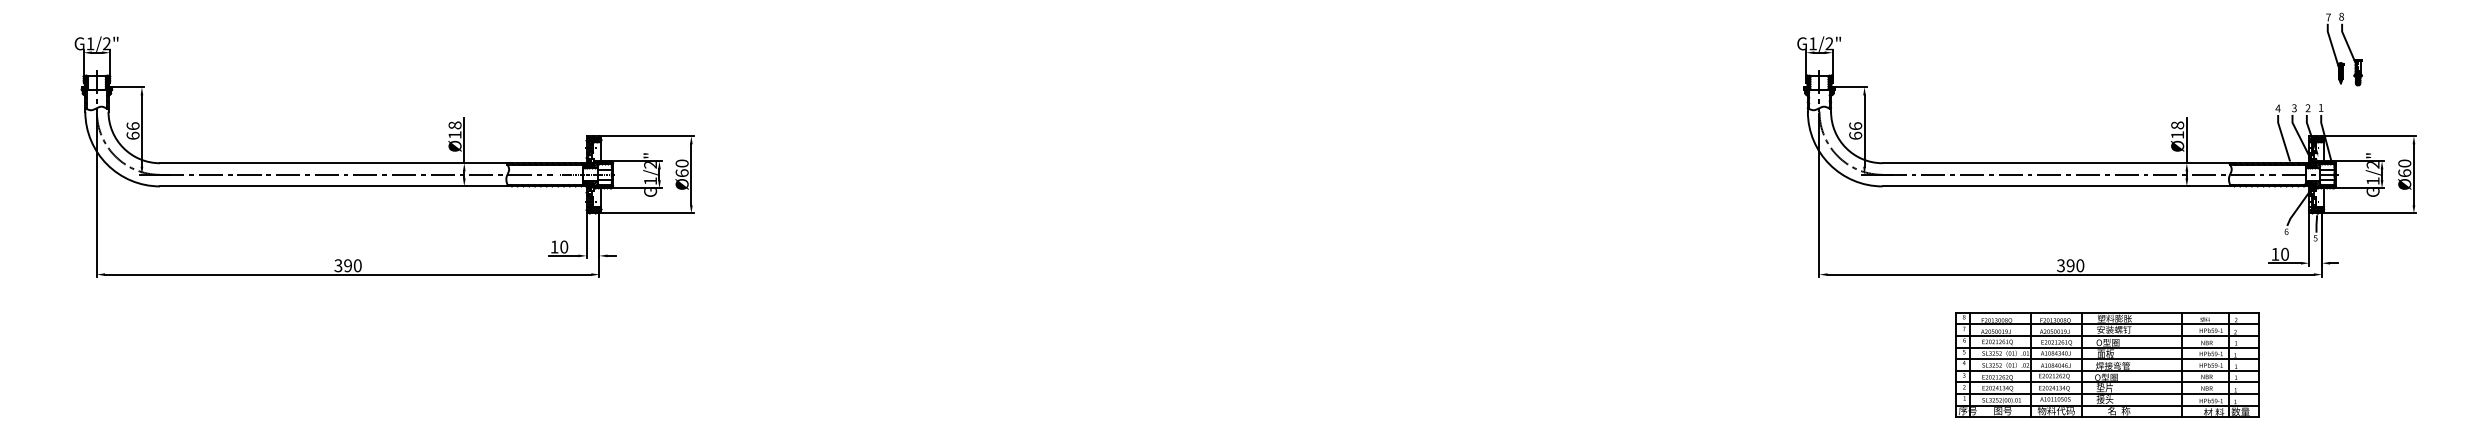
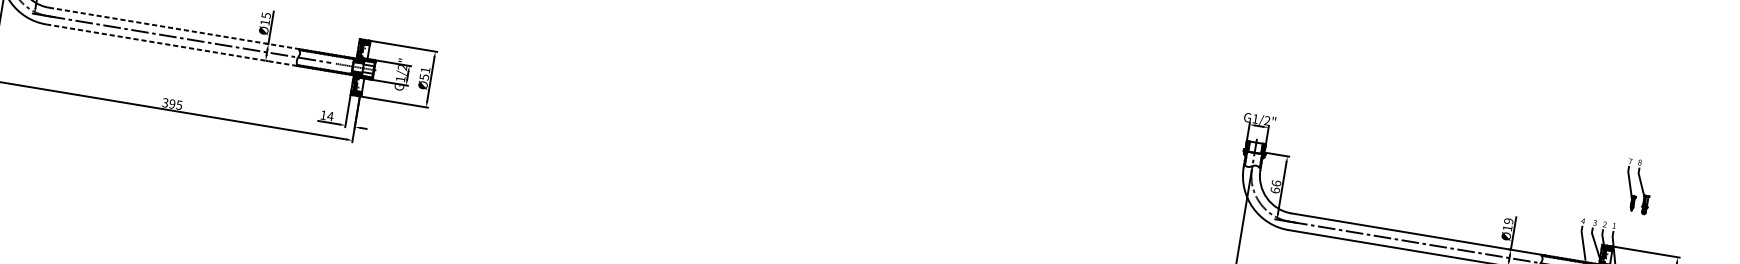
text: (454, 125) -> (265, 15), Ø18 -> Ø15
text: (2177, 125) -> (1508, 221), Ø18 -> Ø19
line: (336, 163) -> (176, 28), solid -> dashed
text: (681, 168) -> (424, 73), Ø60 -> Ø51
line: (334, 186) -> (172, 45), solid -> dashed
text: (563, 246) -> (330, 115), 10 -> 14
text: (357, 265) -> (179, 105), 390 -> 395

